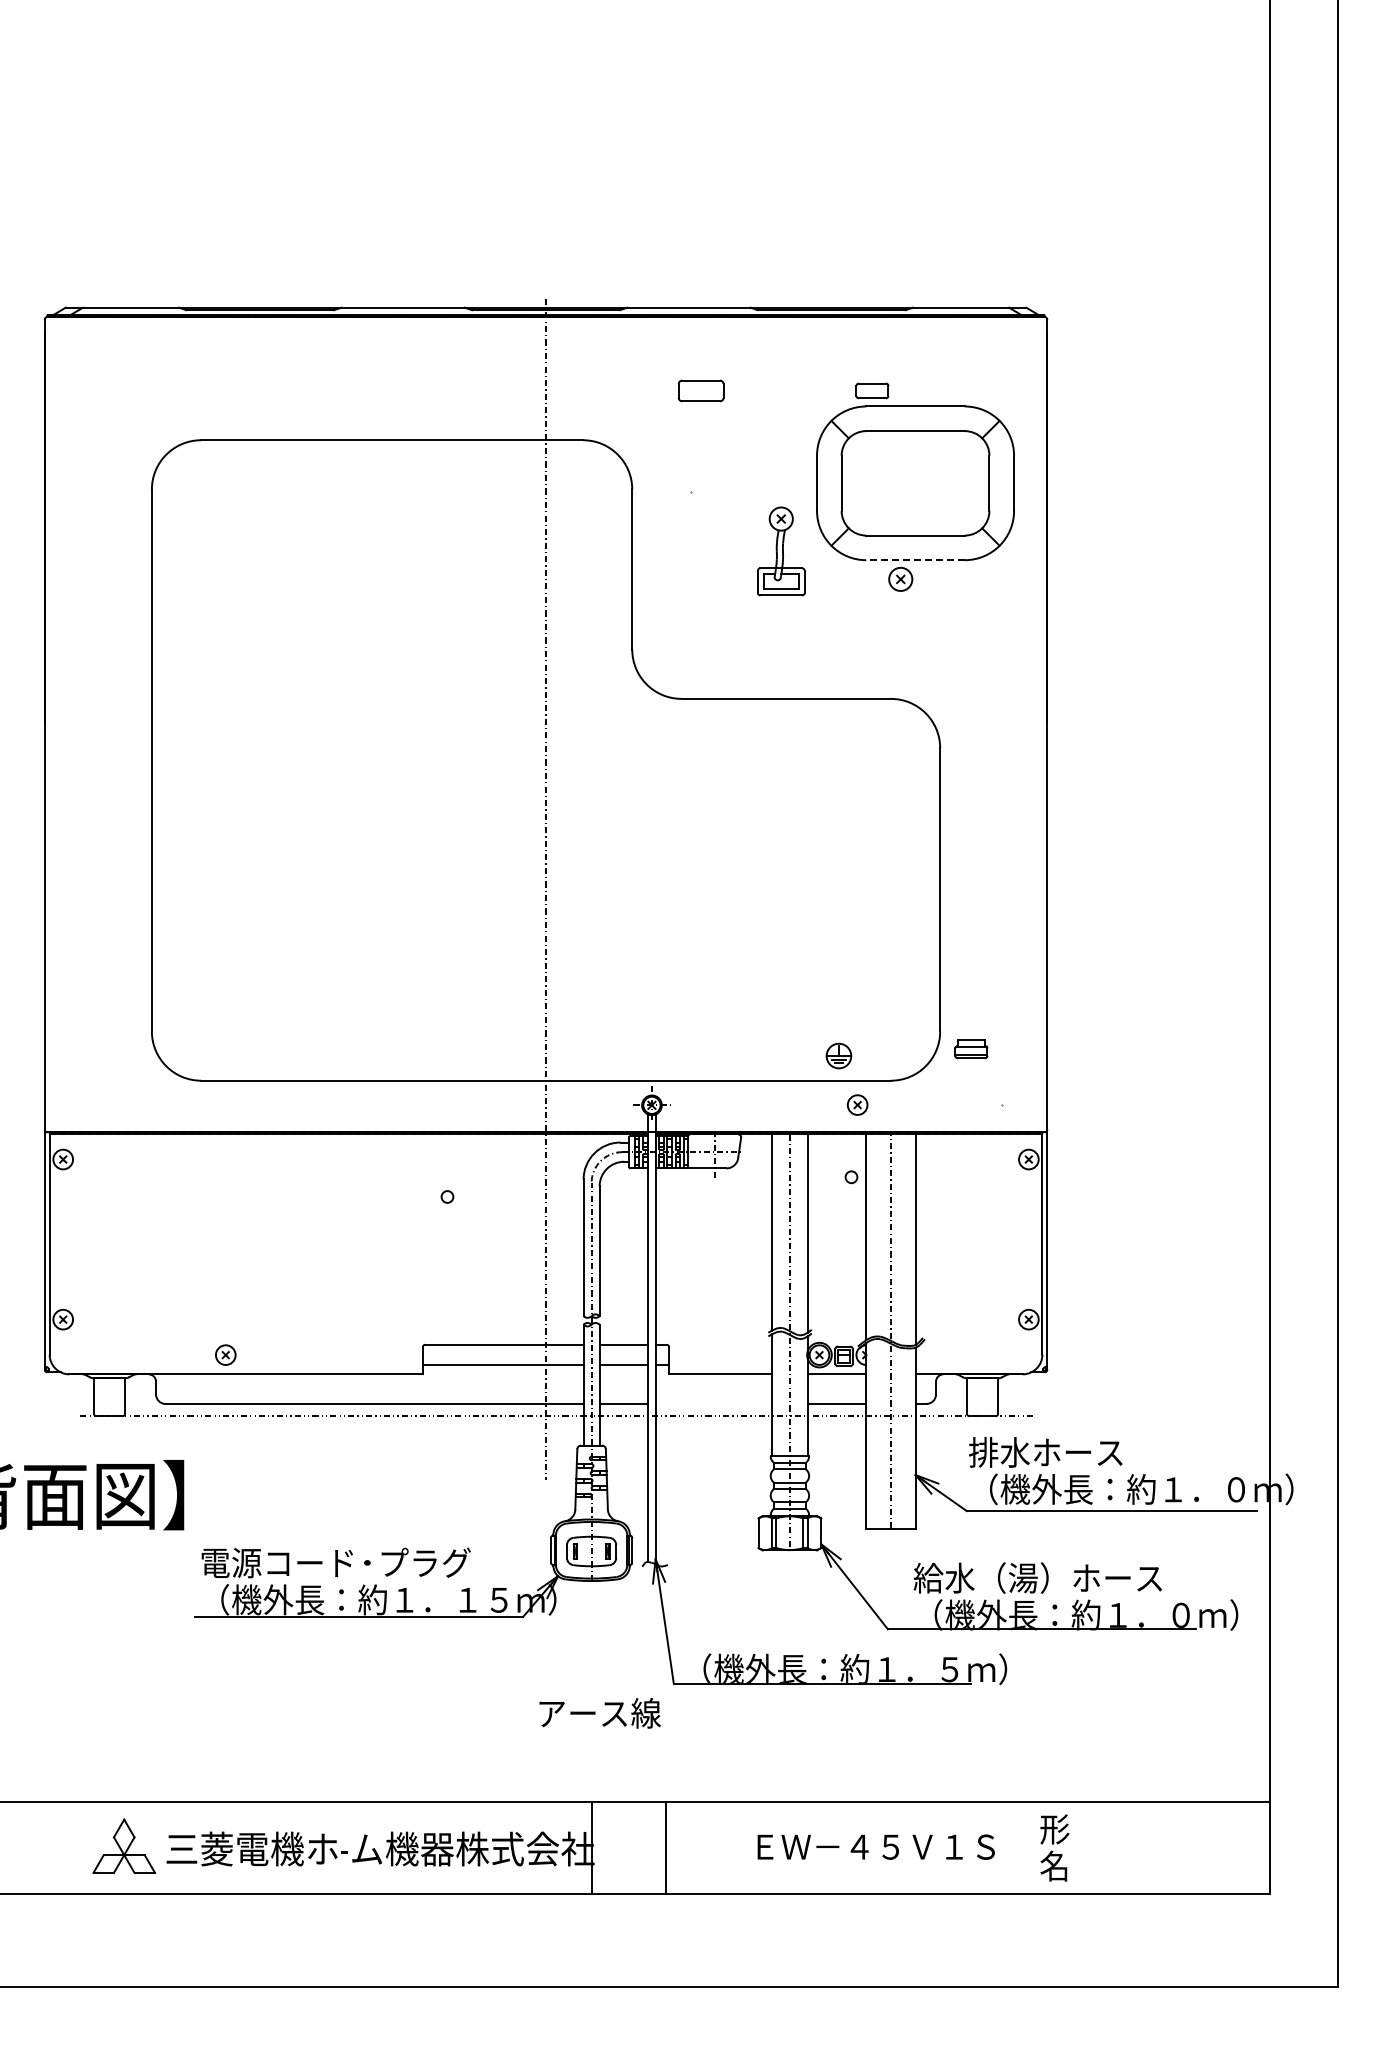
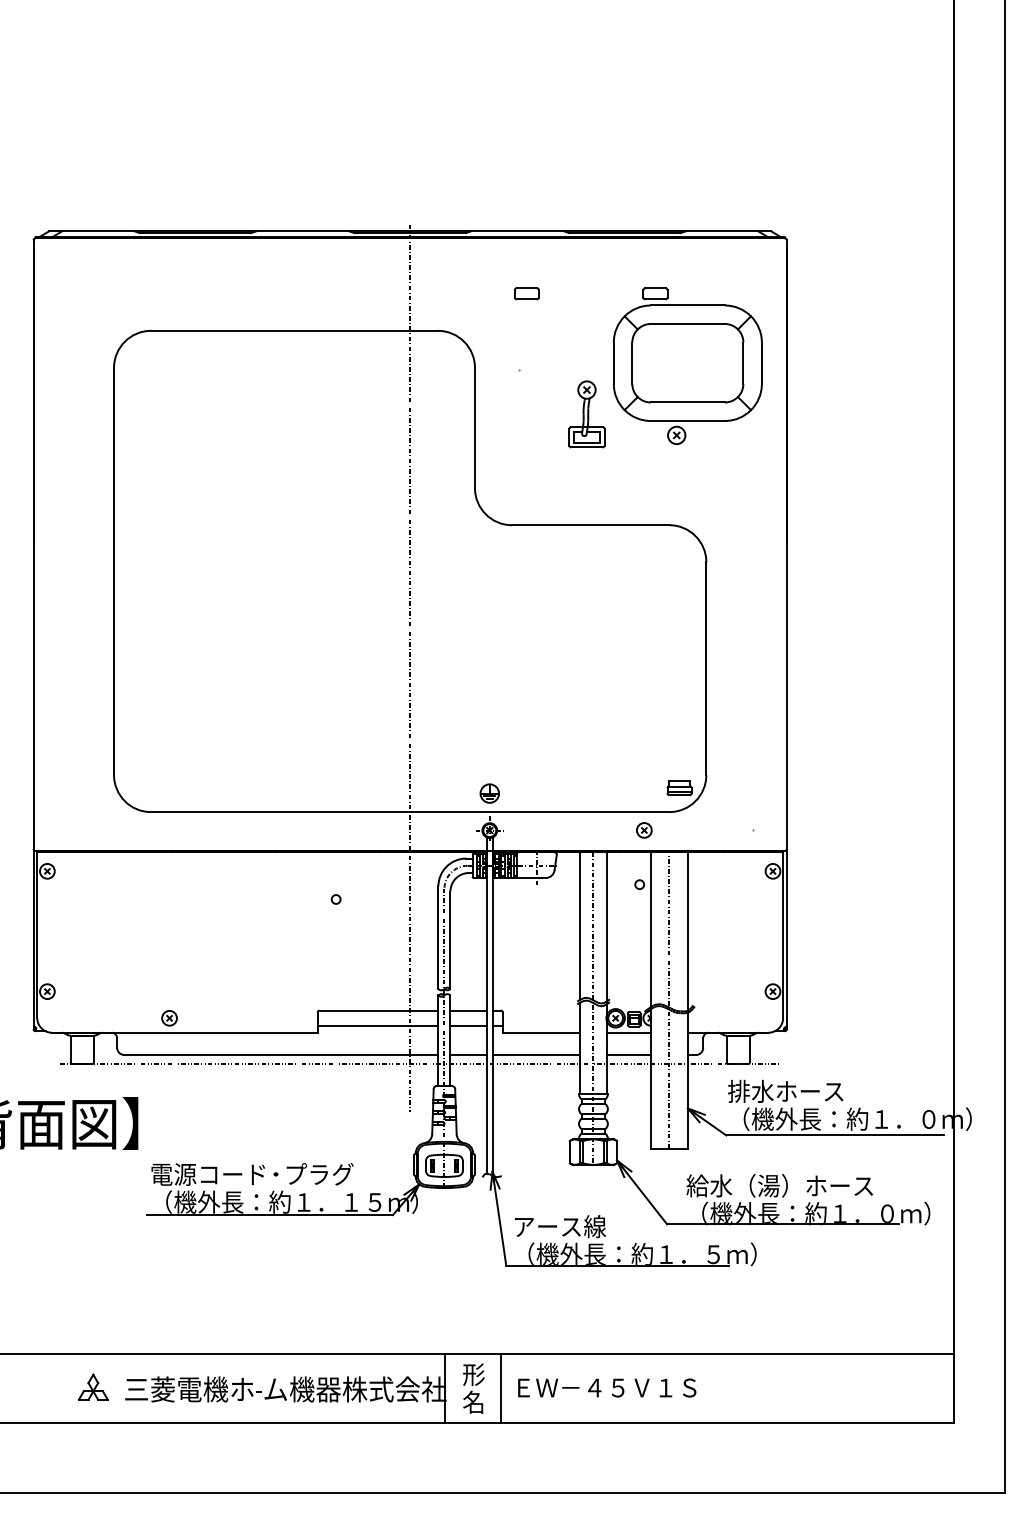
part: (701, 390) -> (527, 293), size x0.71
line: (915, 560) -> (687, 421), dashed -> solid
part: (971, 1049) -> (679, 788), moved
part: (838, 1055) -> (489, 793), moved
line: (713, 1403) -> (536, 1054), added
text: (599, 1713) -> (560, 1226), moved
part: (124, 1845) -> (93, 1386), size x0.62
text: (875, 1846) -> (606, 1387), moved
text: (1054, 1847) -> (473, 1388), moved

